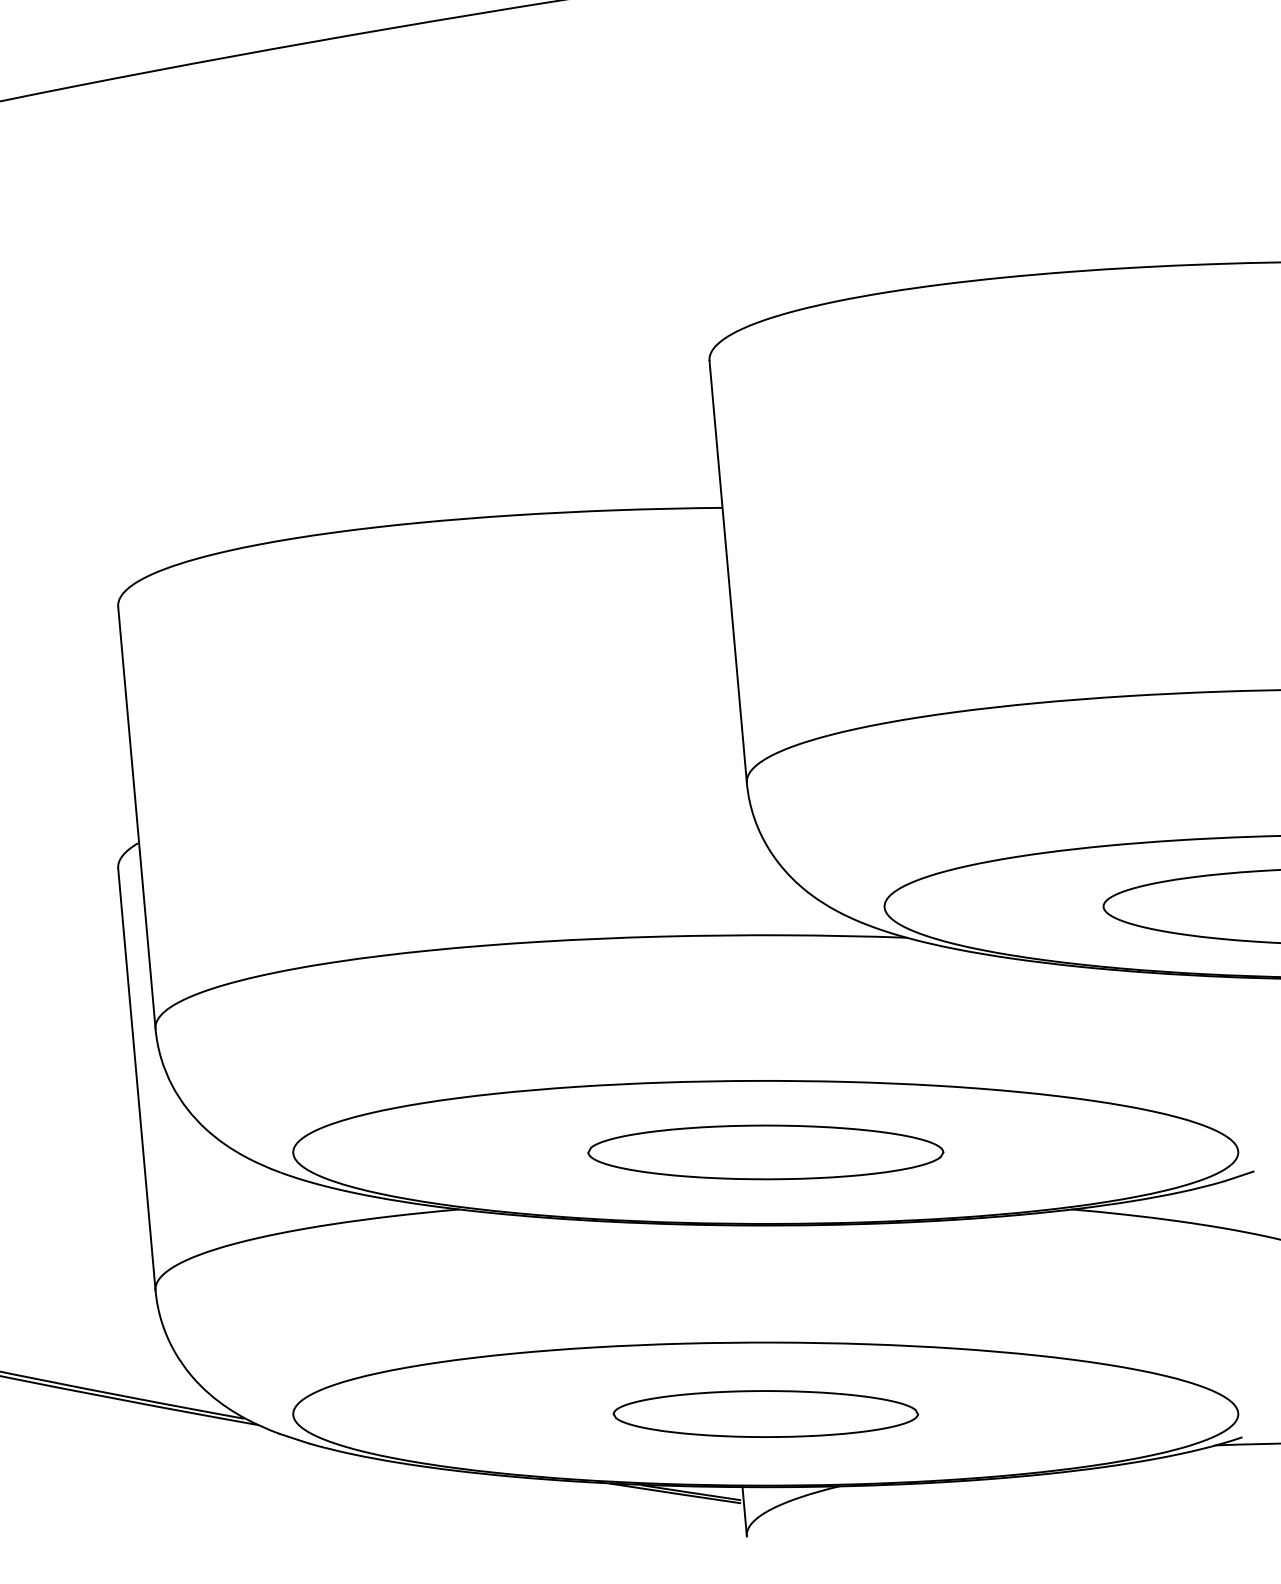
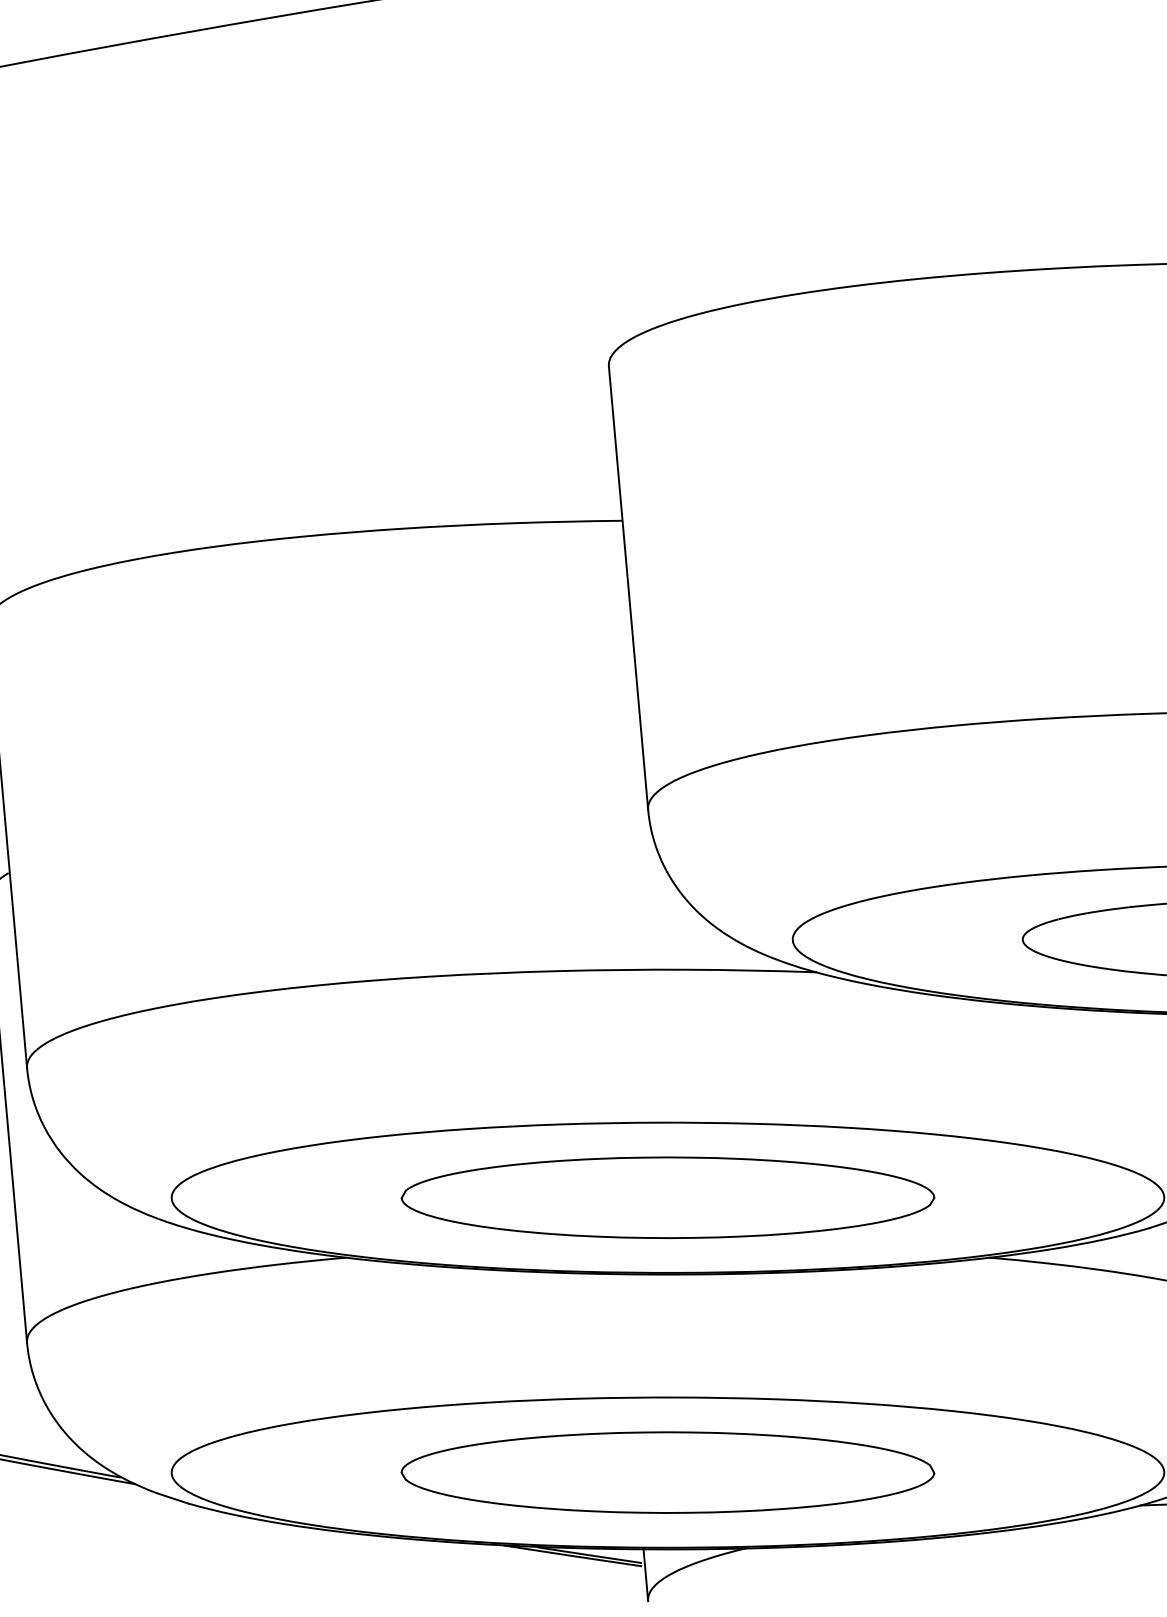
part: (765, 1152) -> (667, 1197), size x1.43
part: (765, 1413) -> (667, 1471), size x1.67

